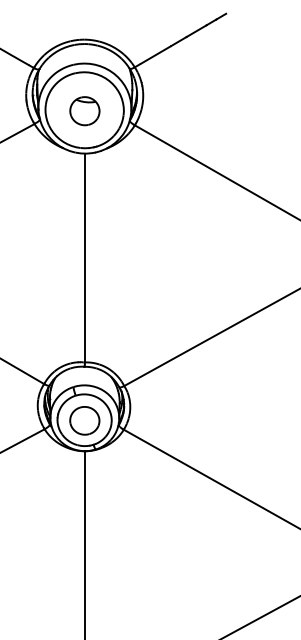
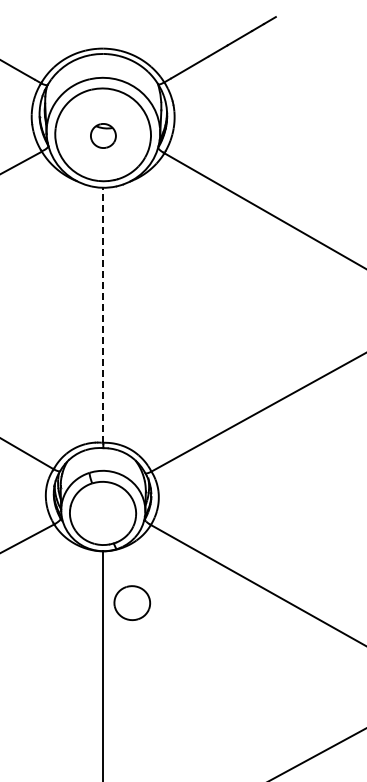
part: (84, 110) -> (103, 135), size x0.7
line: (84, 258) -> (103, 315), solid -> dashed
part: (84, 420) -> (132, 602), moved

